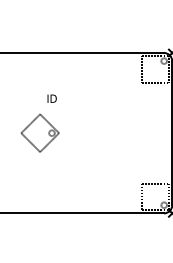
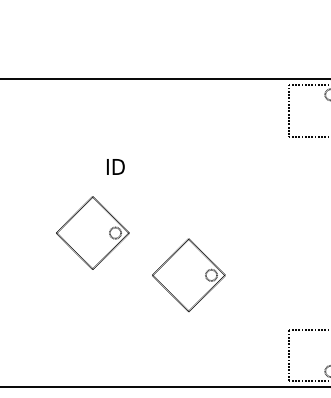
part: (89, 154) -> (187, 274), added

